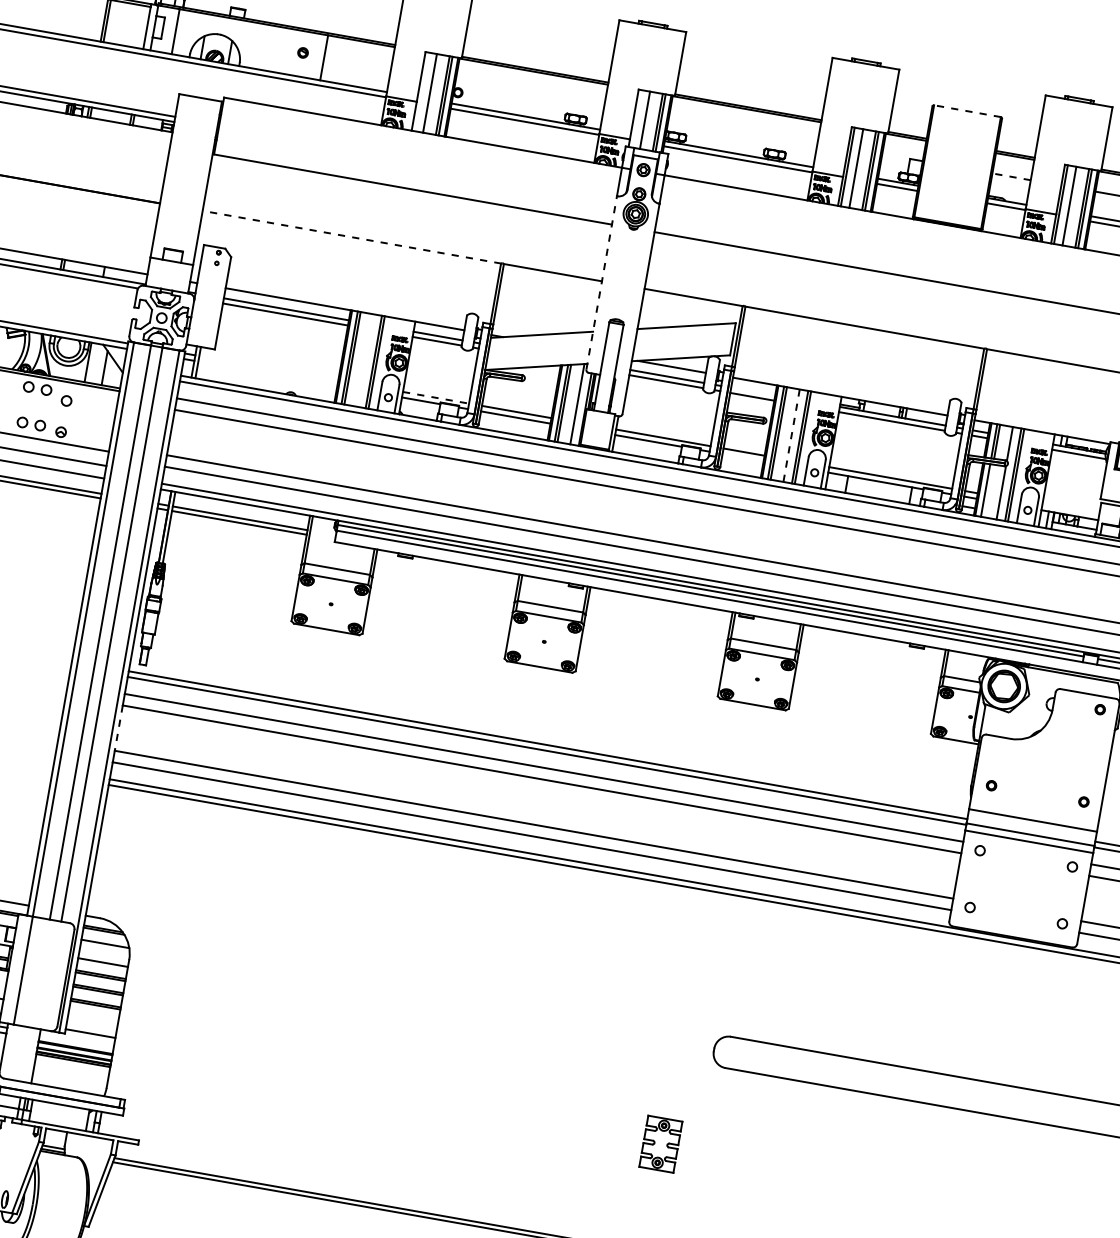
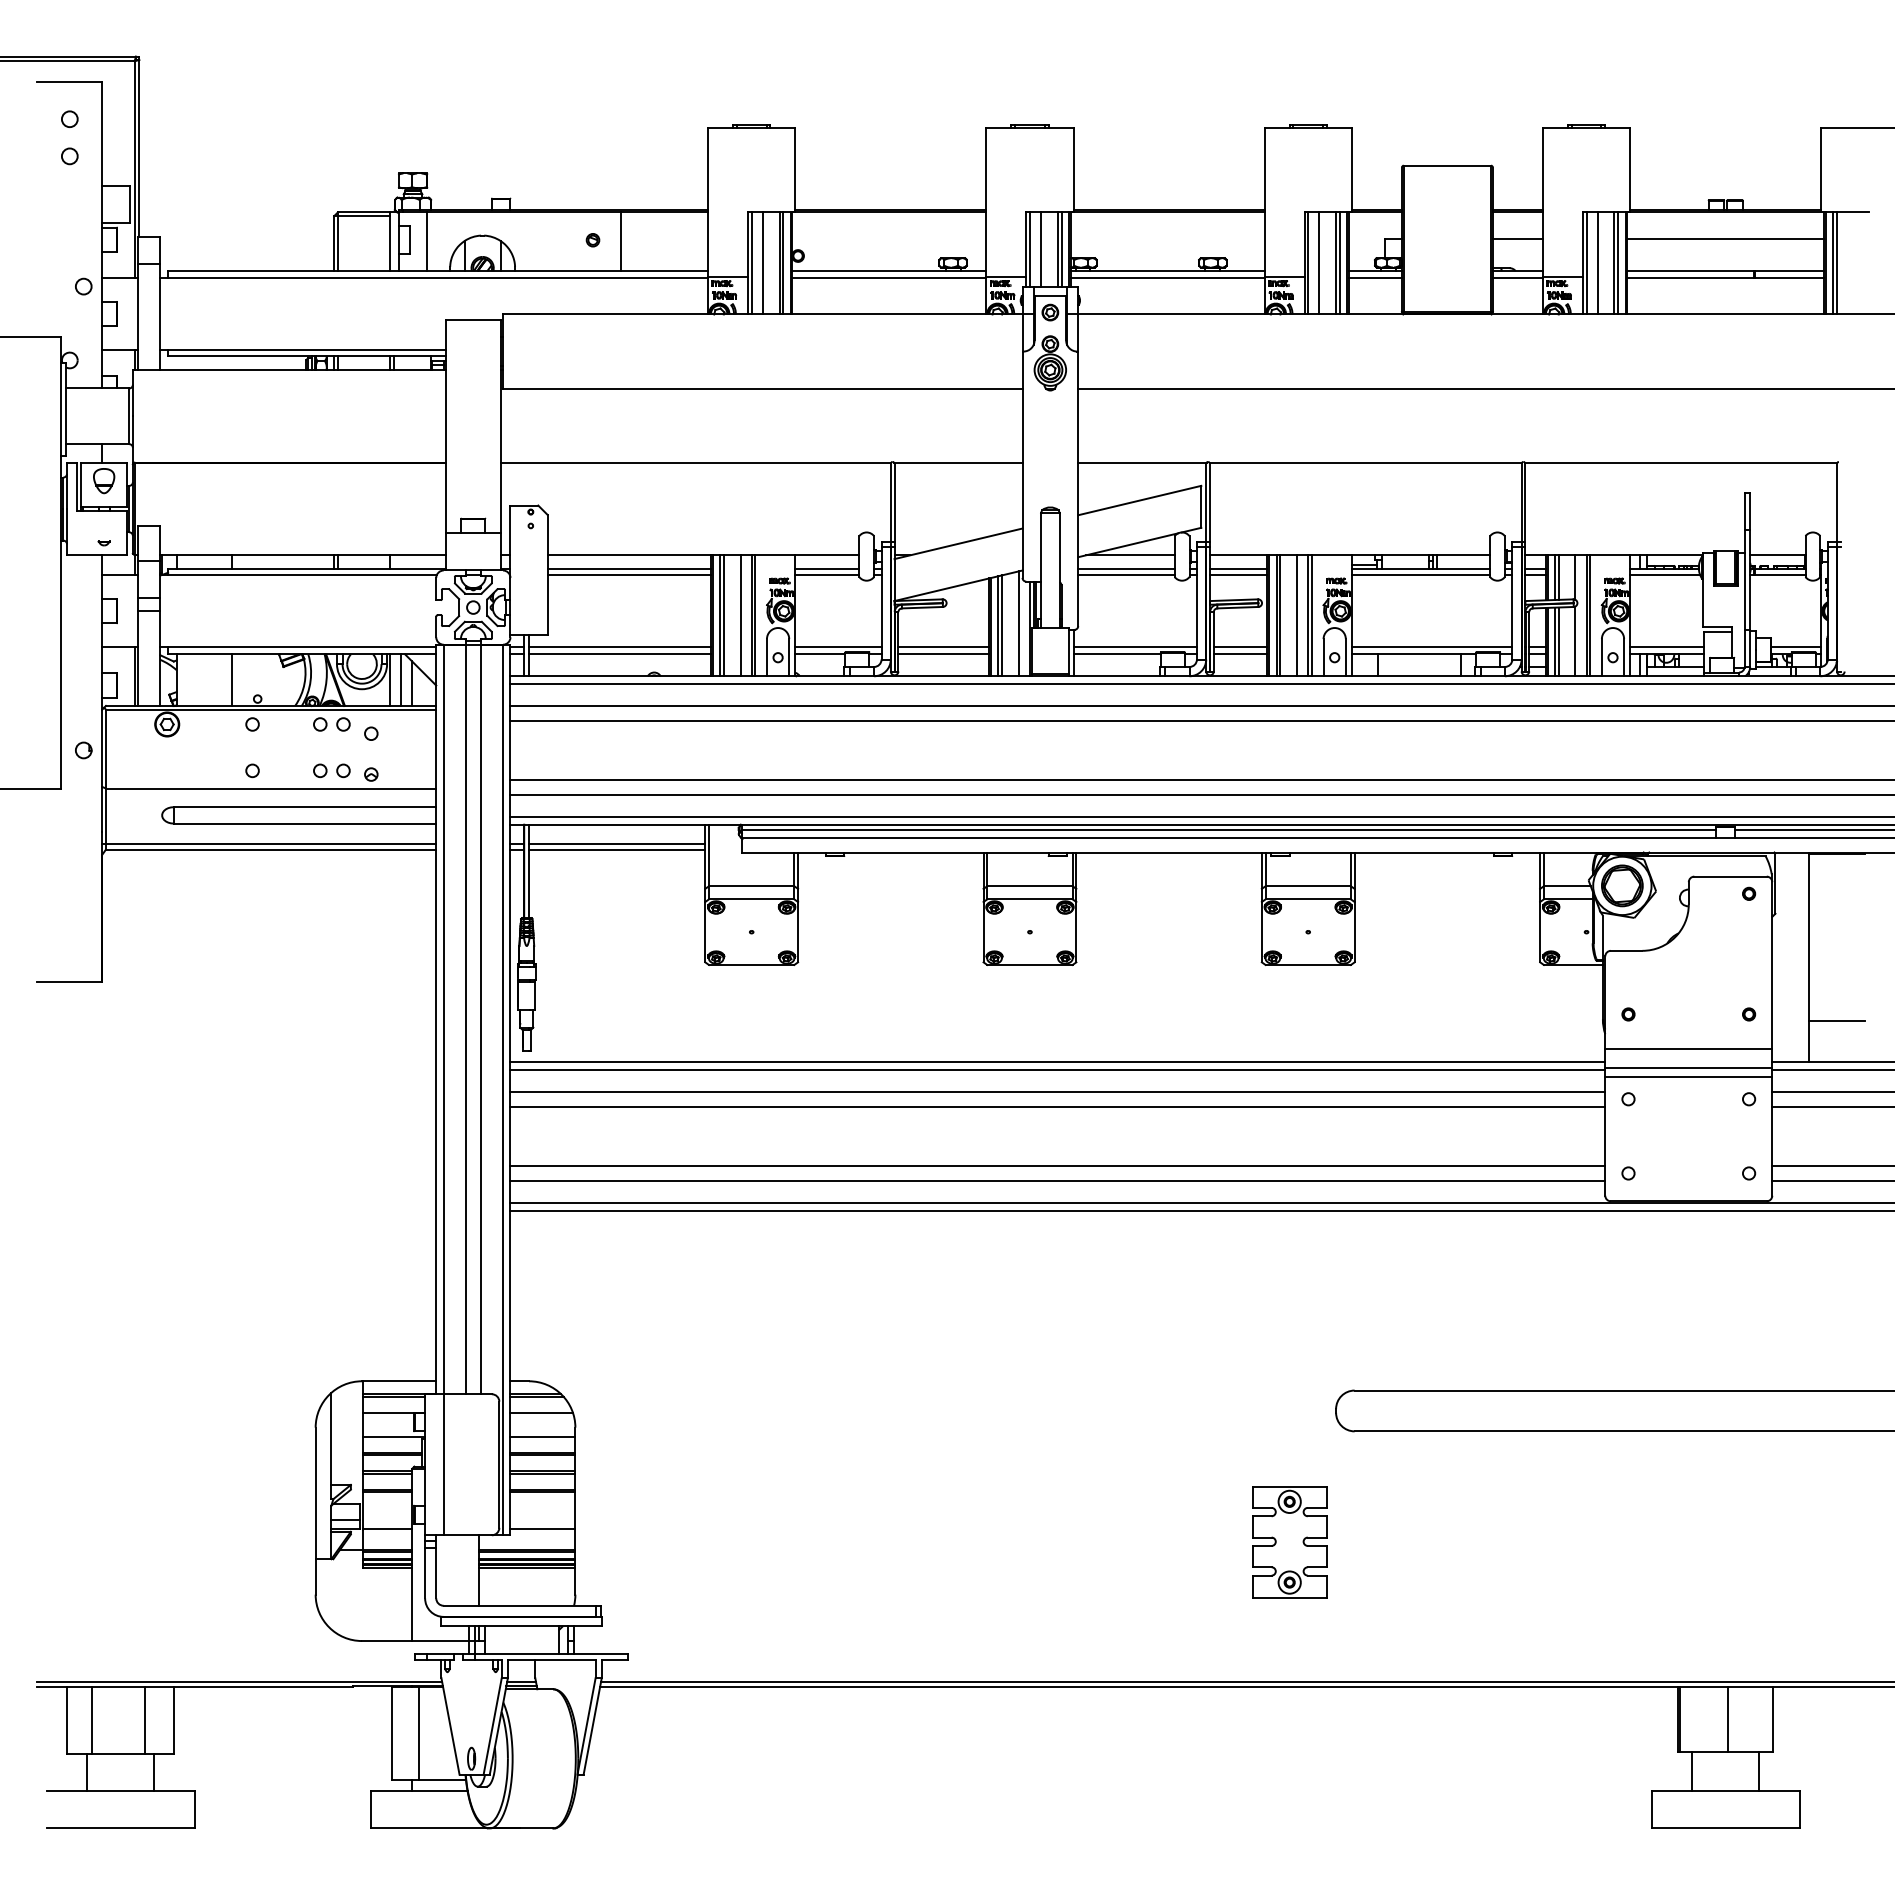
line: (421, 91) -> (751, 262), added
line: (967, 111) -> (1447, 165), dashed -> solid
line: (636, 118) -> (1029, 248), added
line: (1011, 176) -> (1517, 238), dashed -> solid
line: (352, 237) -> (696, 462), dashed -> solid
line: (601, 282) -> (1022, 464), dashed -> solid
line: (365, 360) -> (740, 615), added
line: (97, 363) -> (401, 679), added
line: (268, 368) -> (619, 647), added
line: (267, 373) -> (619, 654), added
line: (753, 391) -> (1238, 568), added
line: (436, 398) -> (838, 647), dashed -> solid
line: (791, 436) -> (1297, 616), dashed -> solid
line: (743, 457) -> (1240, 654), added
line: (988, 490) -> (1558, 641), added
line: (1070, 509) -> (1667, 647), added
line: (118, 728) -> (510, 1136), dashed -> solid
part: (660, 1144) -> (1289, 1542), size x1.67

